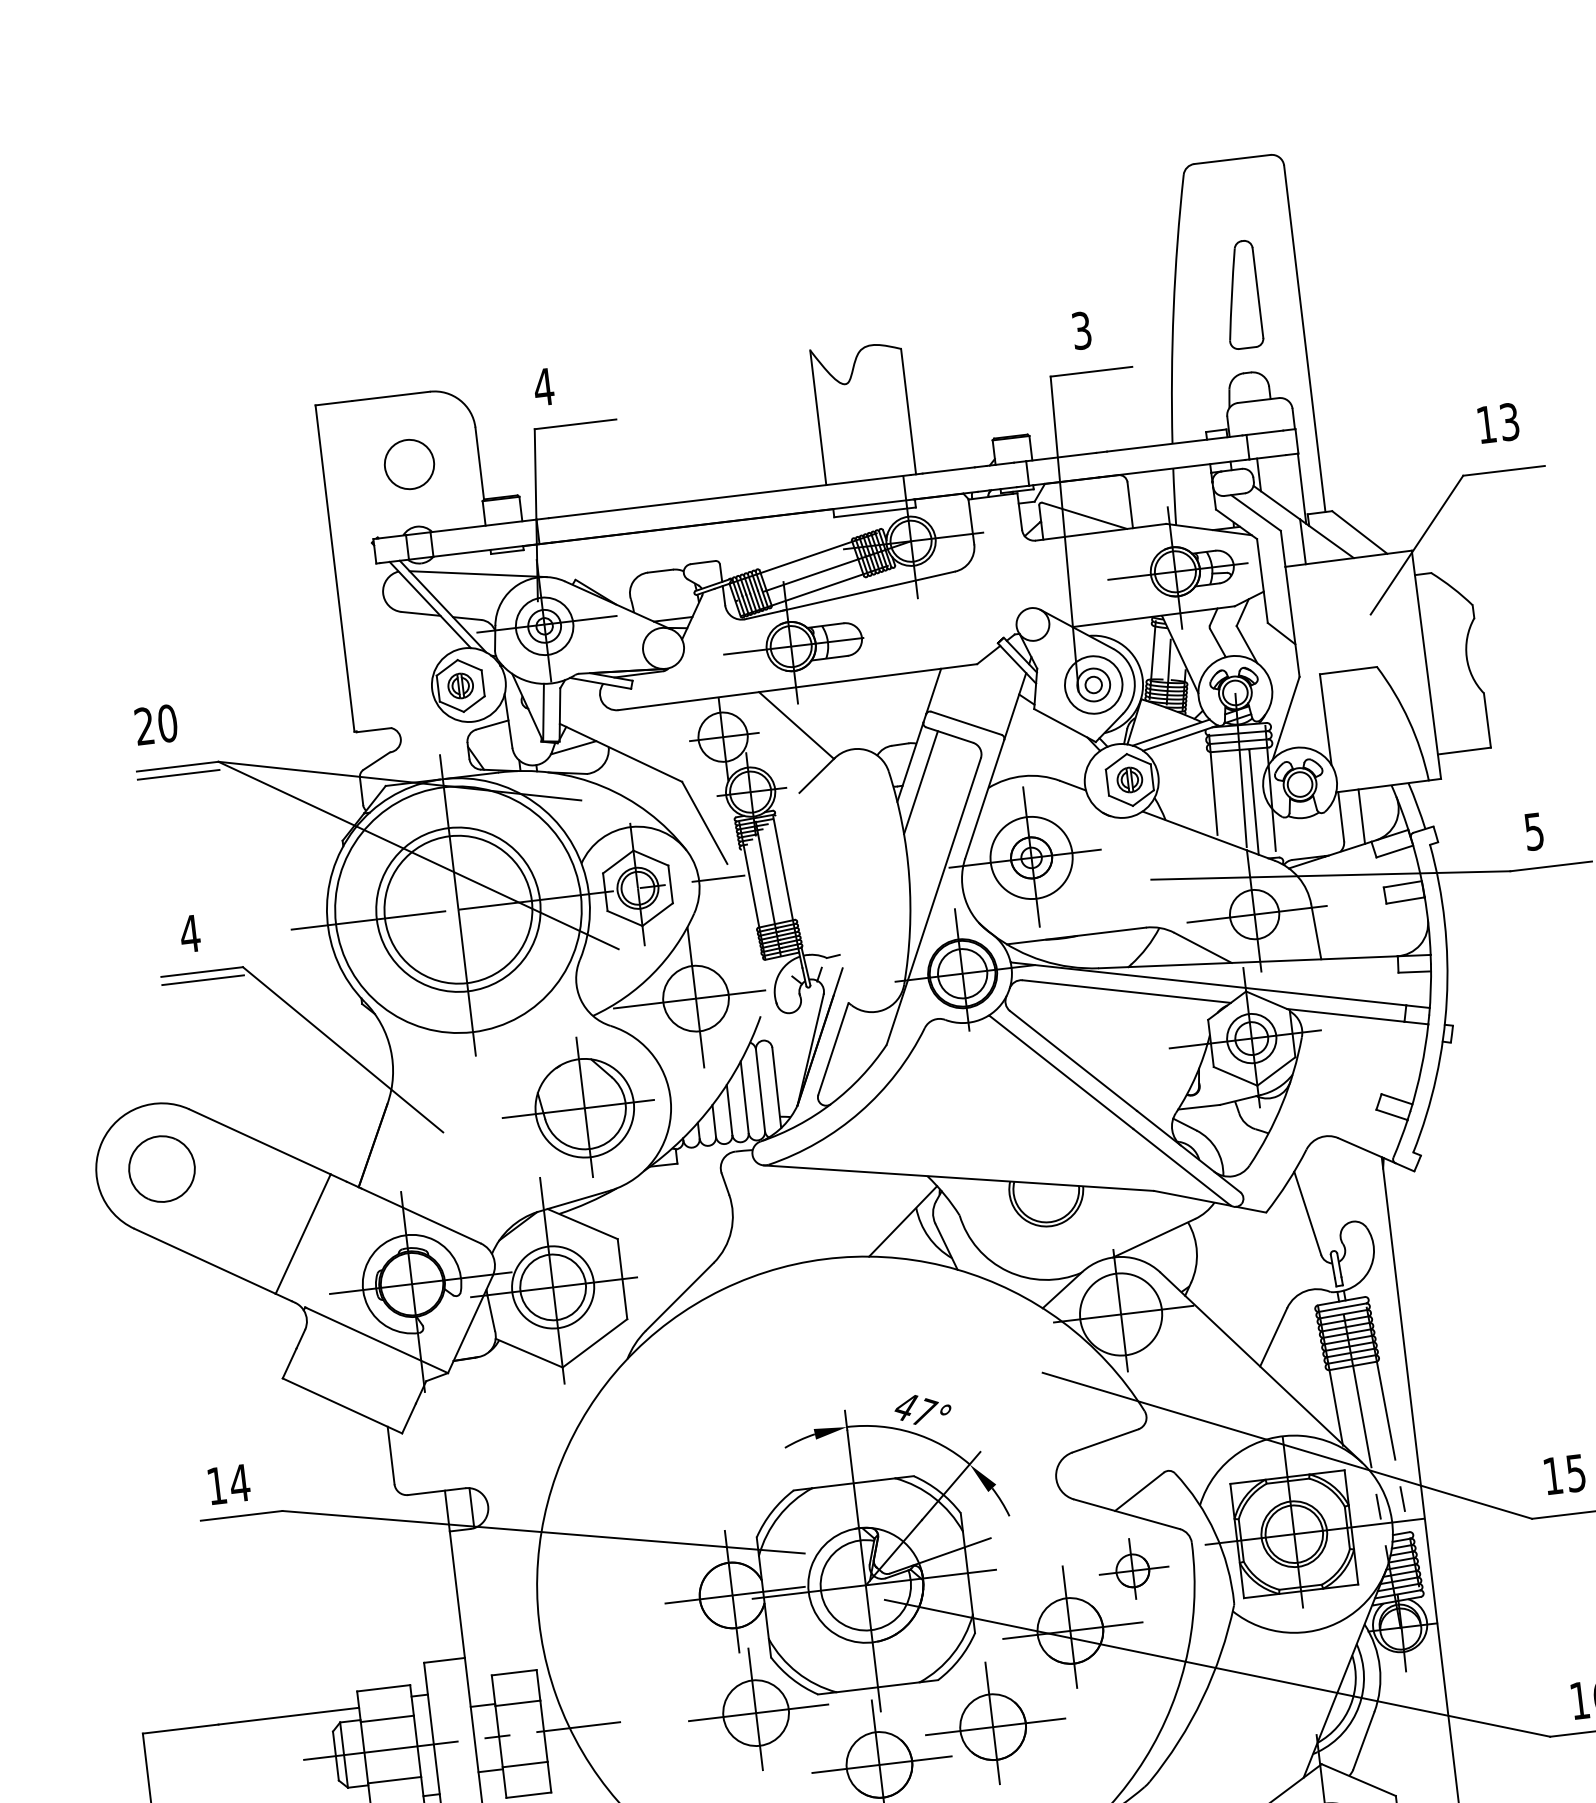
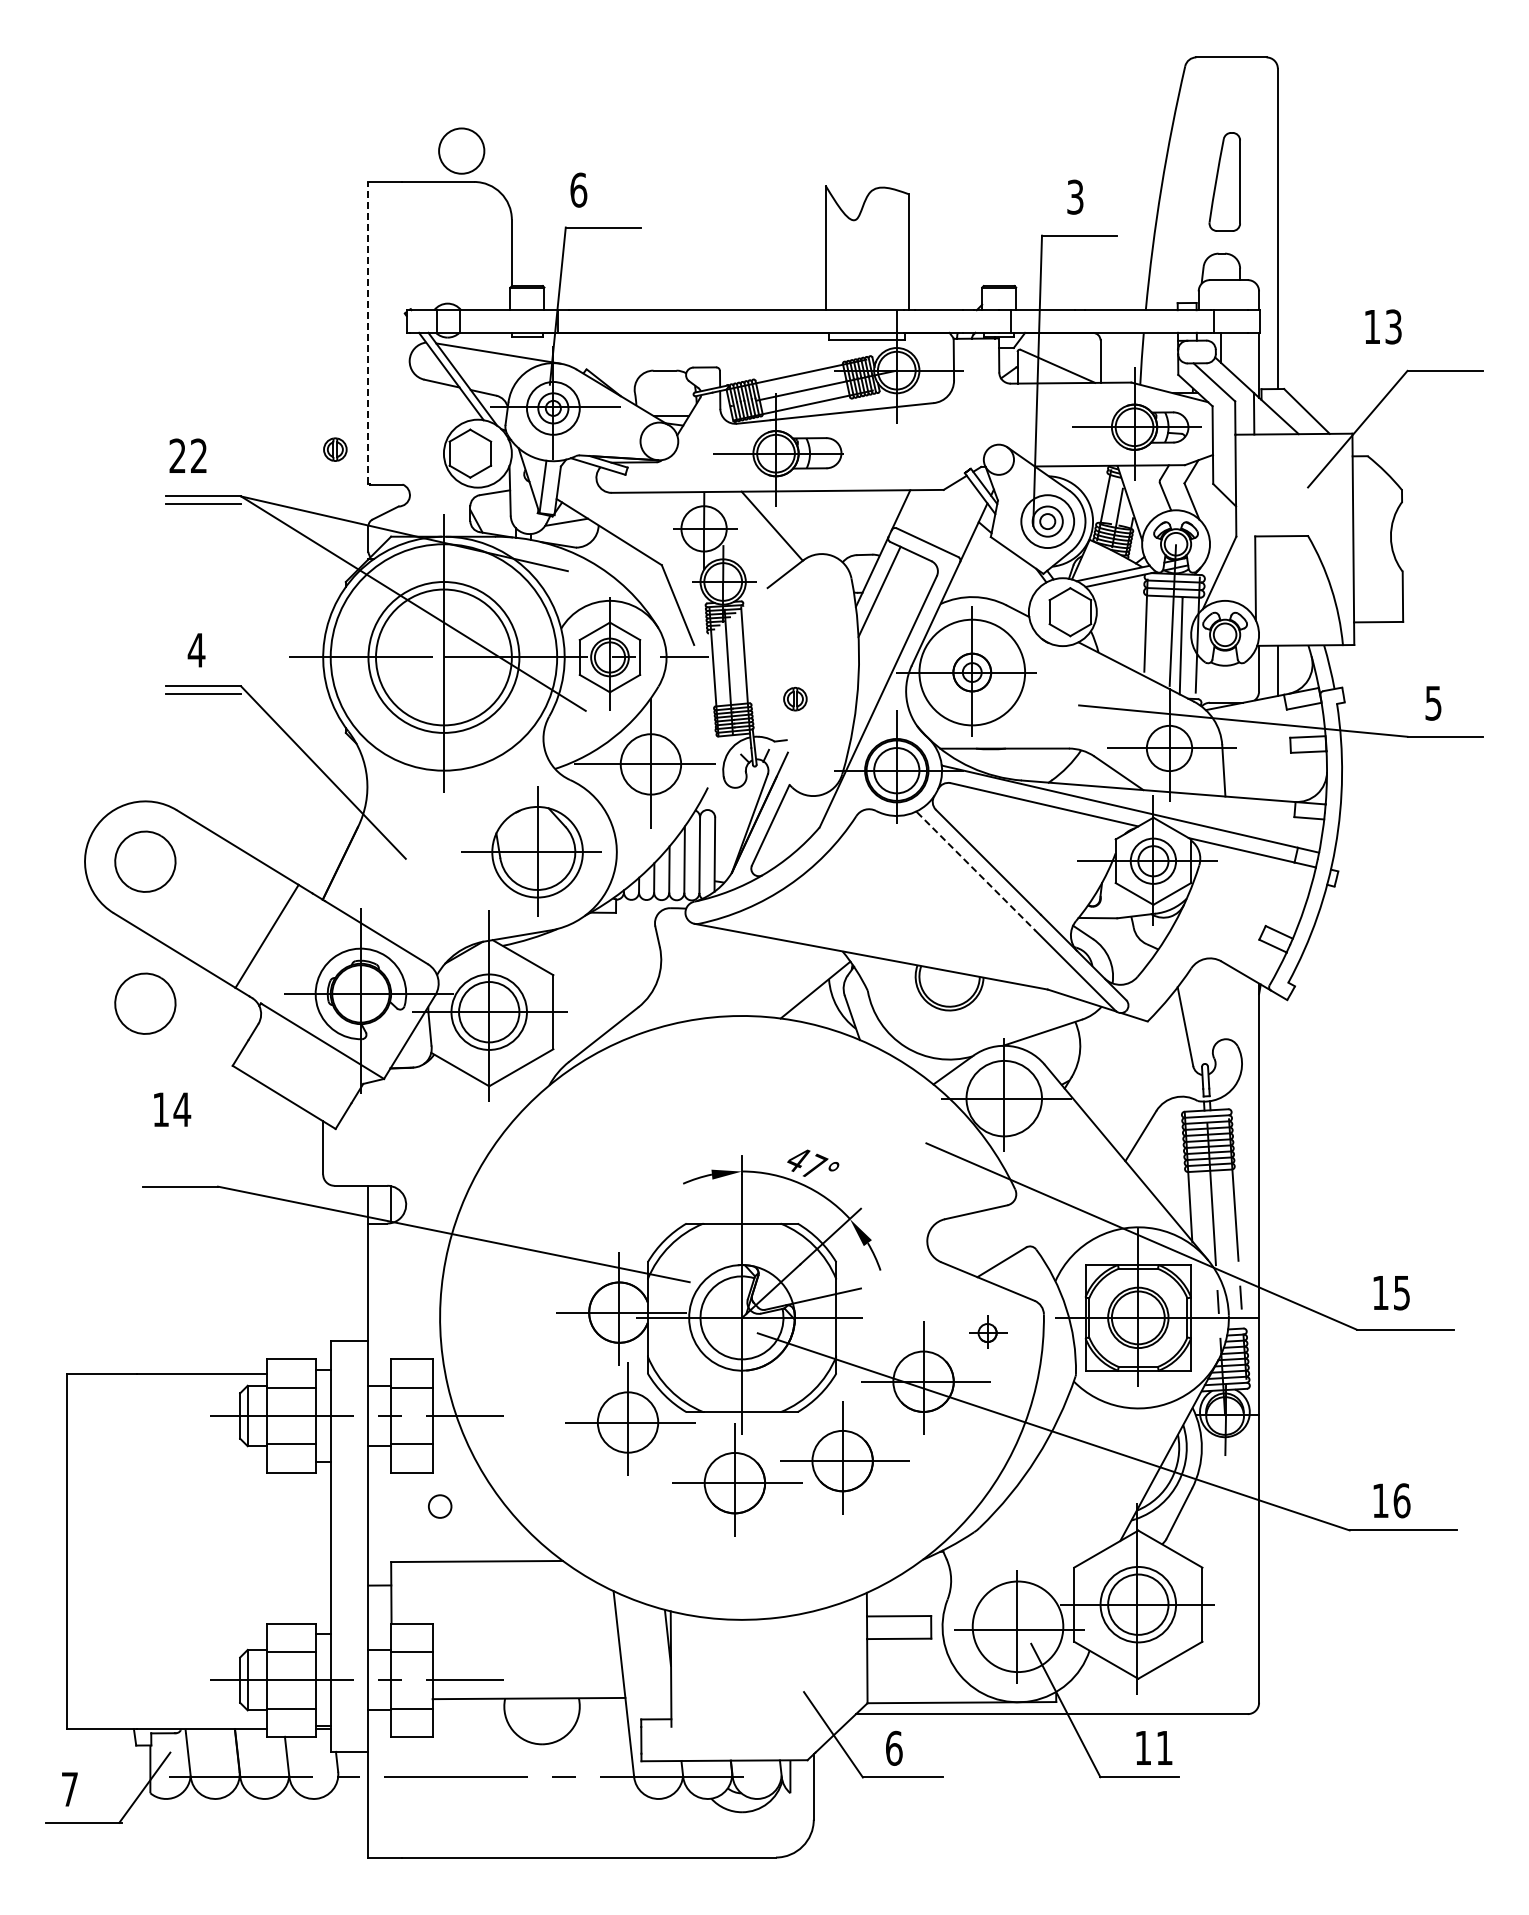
text: (543, 386) -> (578, 189), 4 -> 6
text: (1498, 422) -> (1383, 326), moved
circle: (409, 463) -> (461, 150), moved
line: (334, 568) -> (368, 332), solid -> dashed
part: (460, 685) -> (335, 449), moved
text: (167, 723) -> (198, 455), 20 -> 22
part: (1129, 779) -> (795, 698), moved
circle: (1031, 857) -> (972, 672), size x1.4
line: (1061, 1072) -> (976, 871), solid -> dashed
part: (180, 1322) -> (145, 1003), added
text: (229, 1484) -> (172, 1109), moved
part: (1134, 1568) -> (988, 1331), size x0.6

